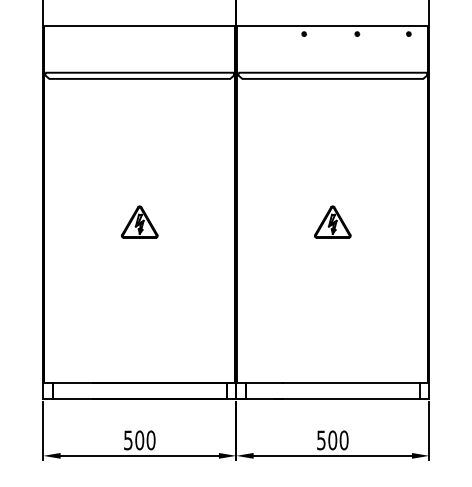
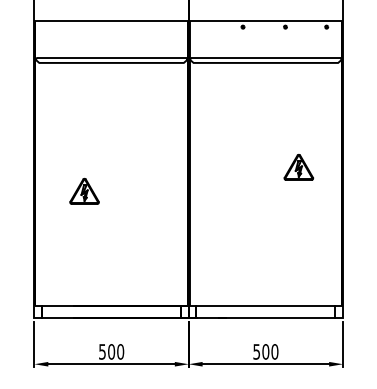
part: (139, 220) -> (84, 190), moved
part: (332, 222) -> (298, 167), moved

